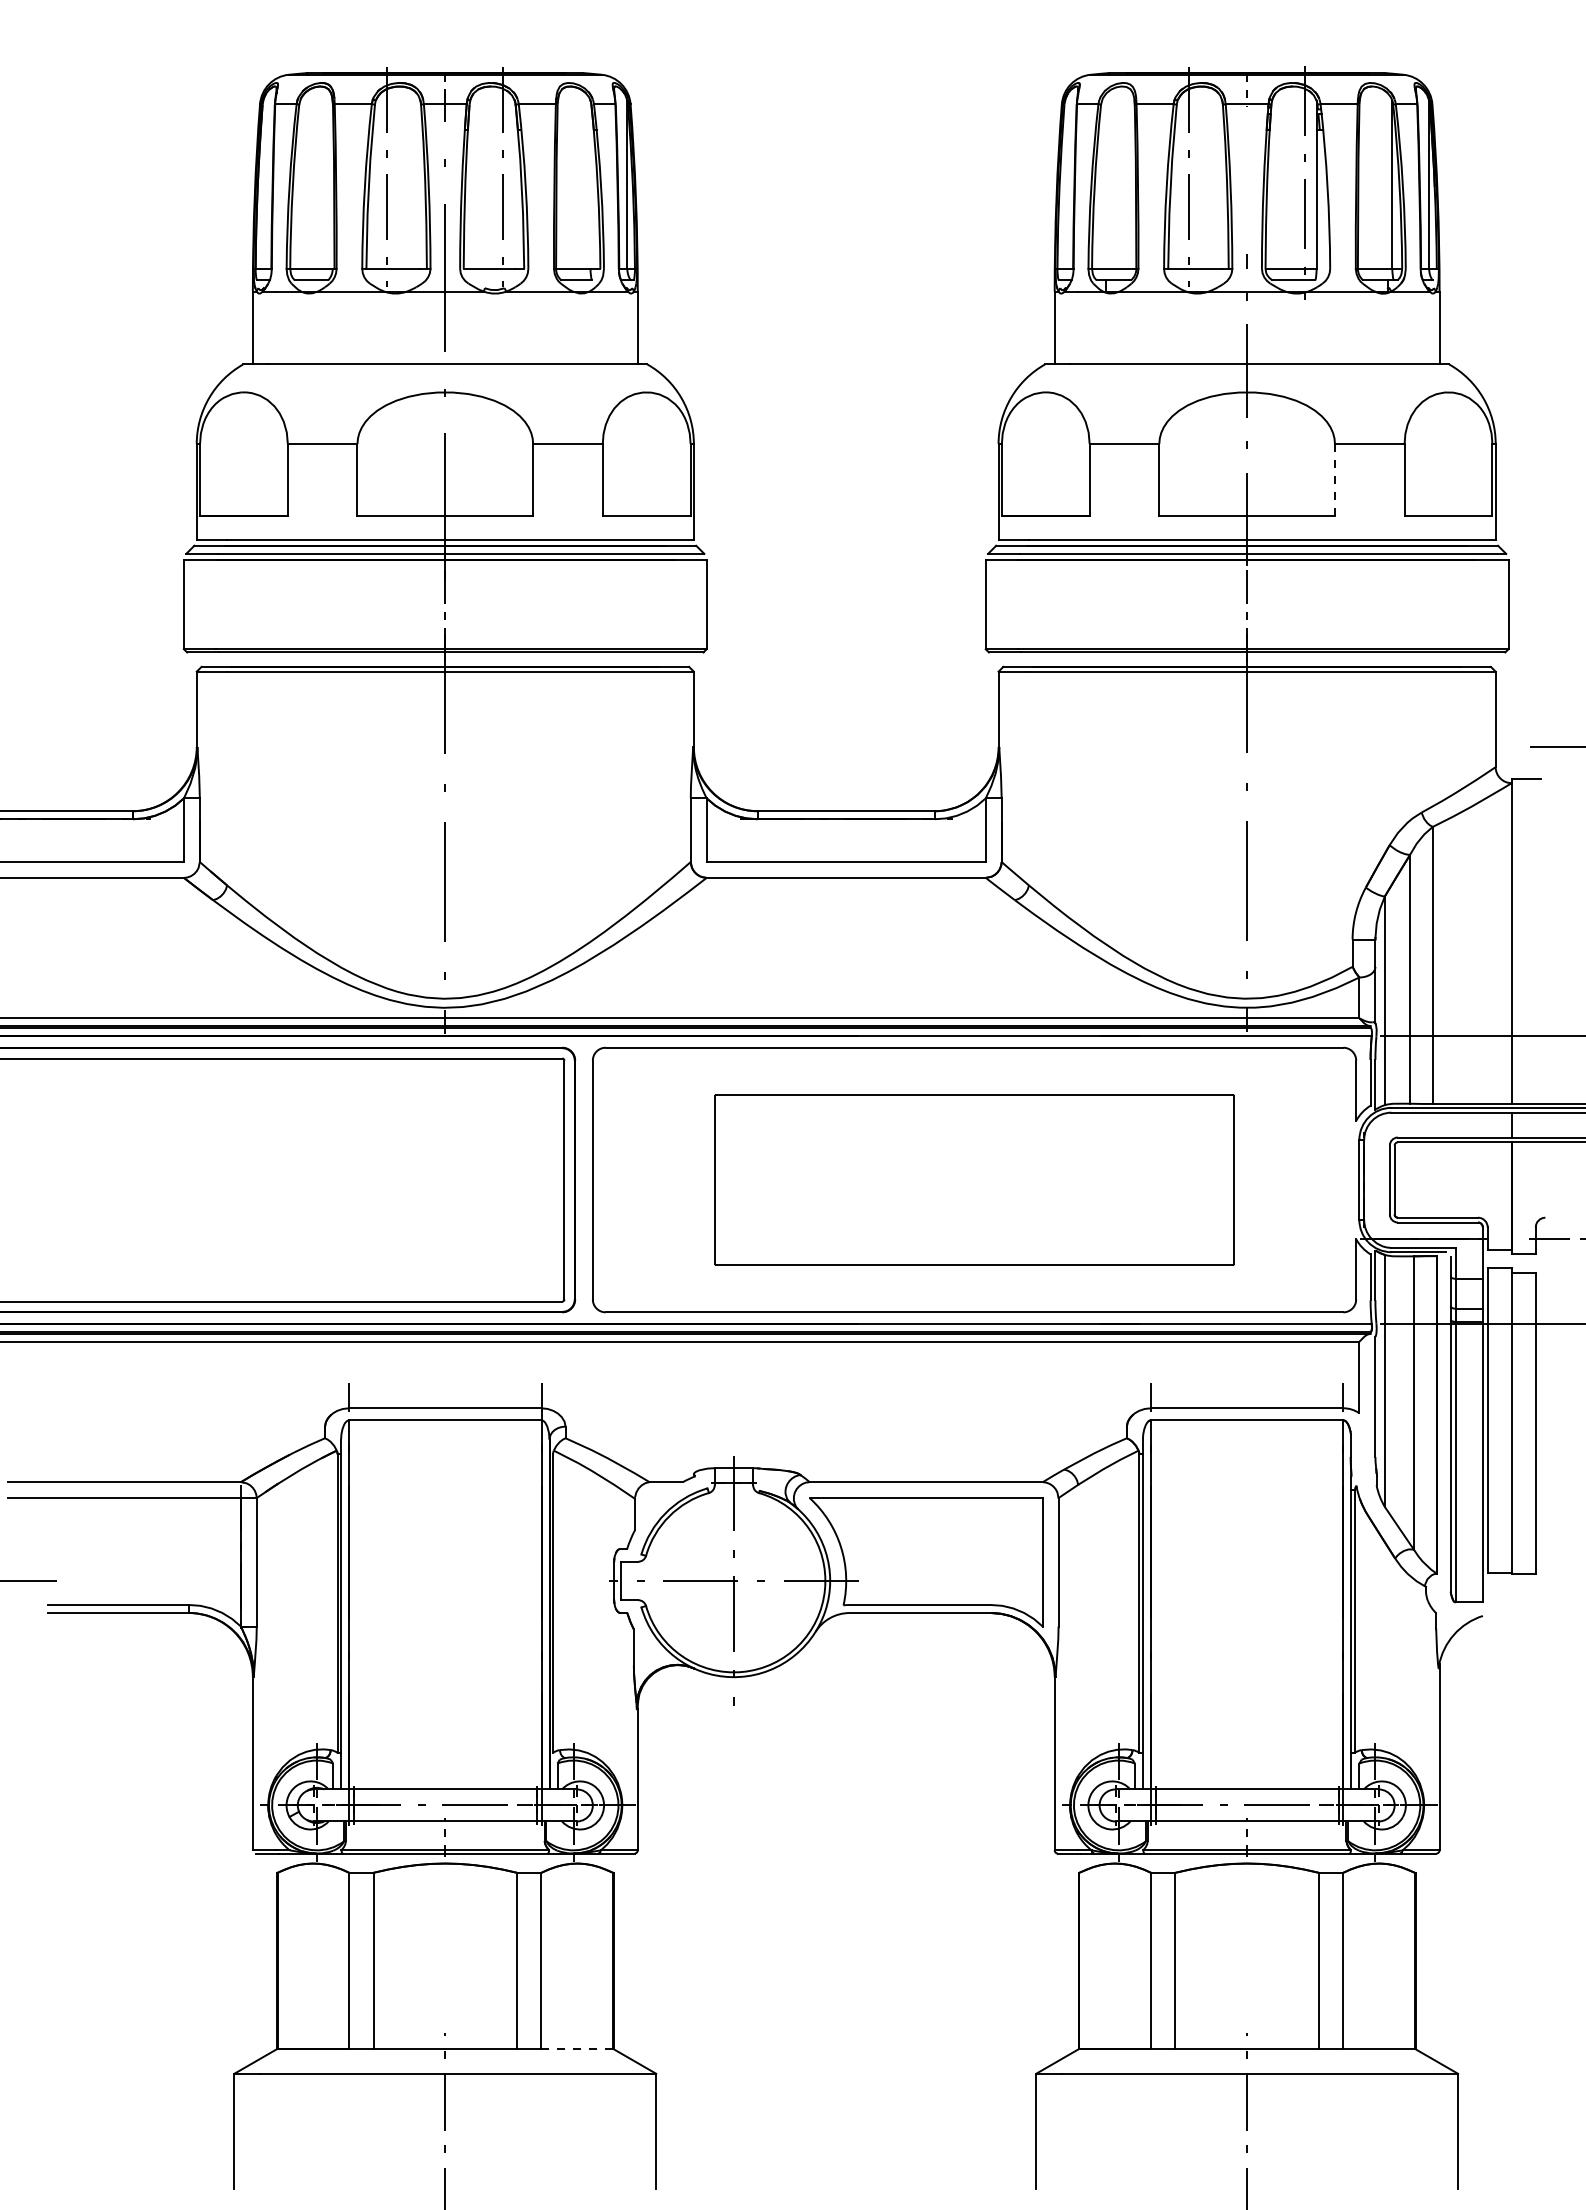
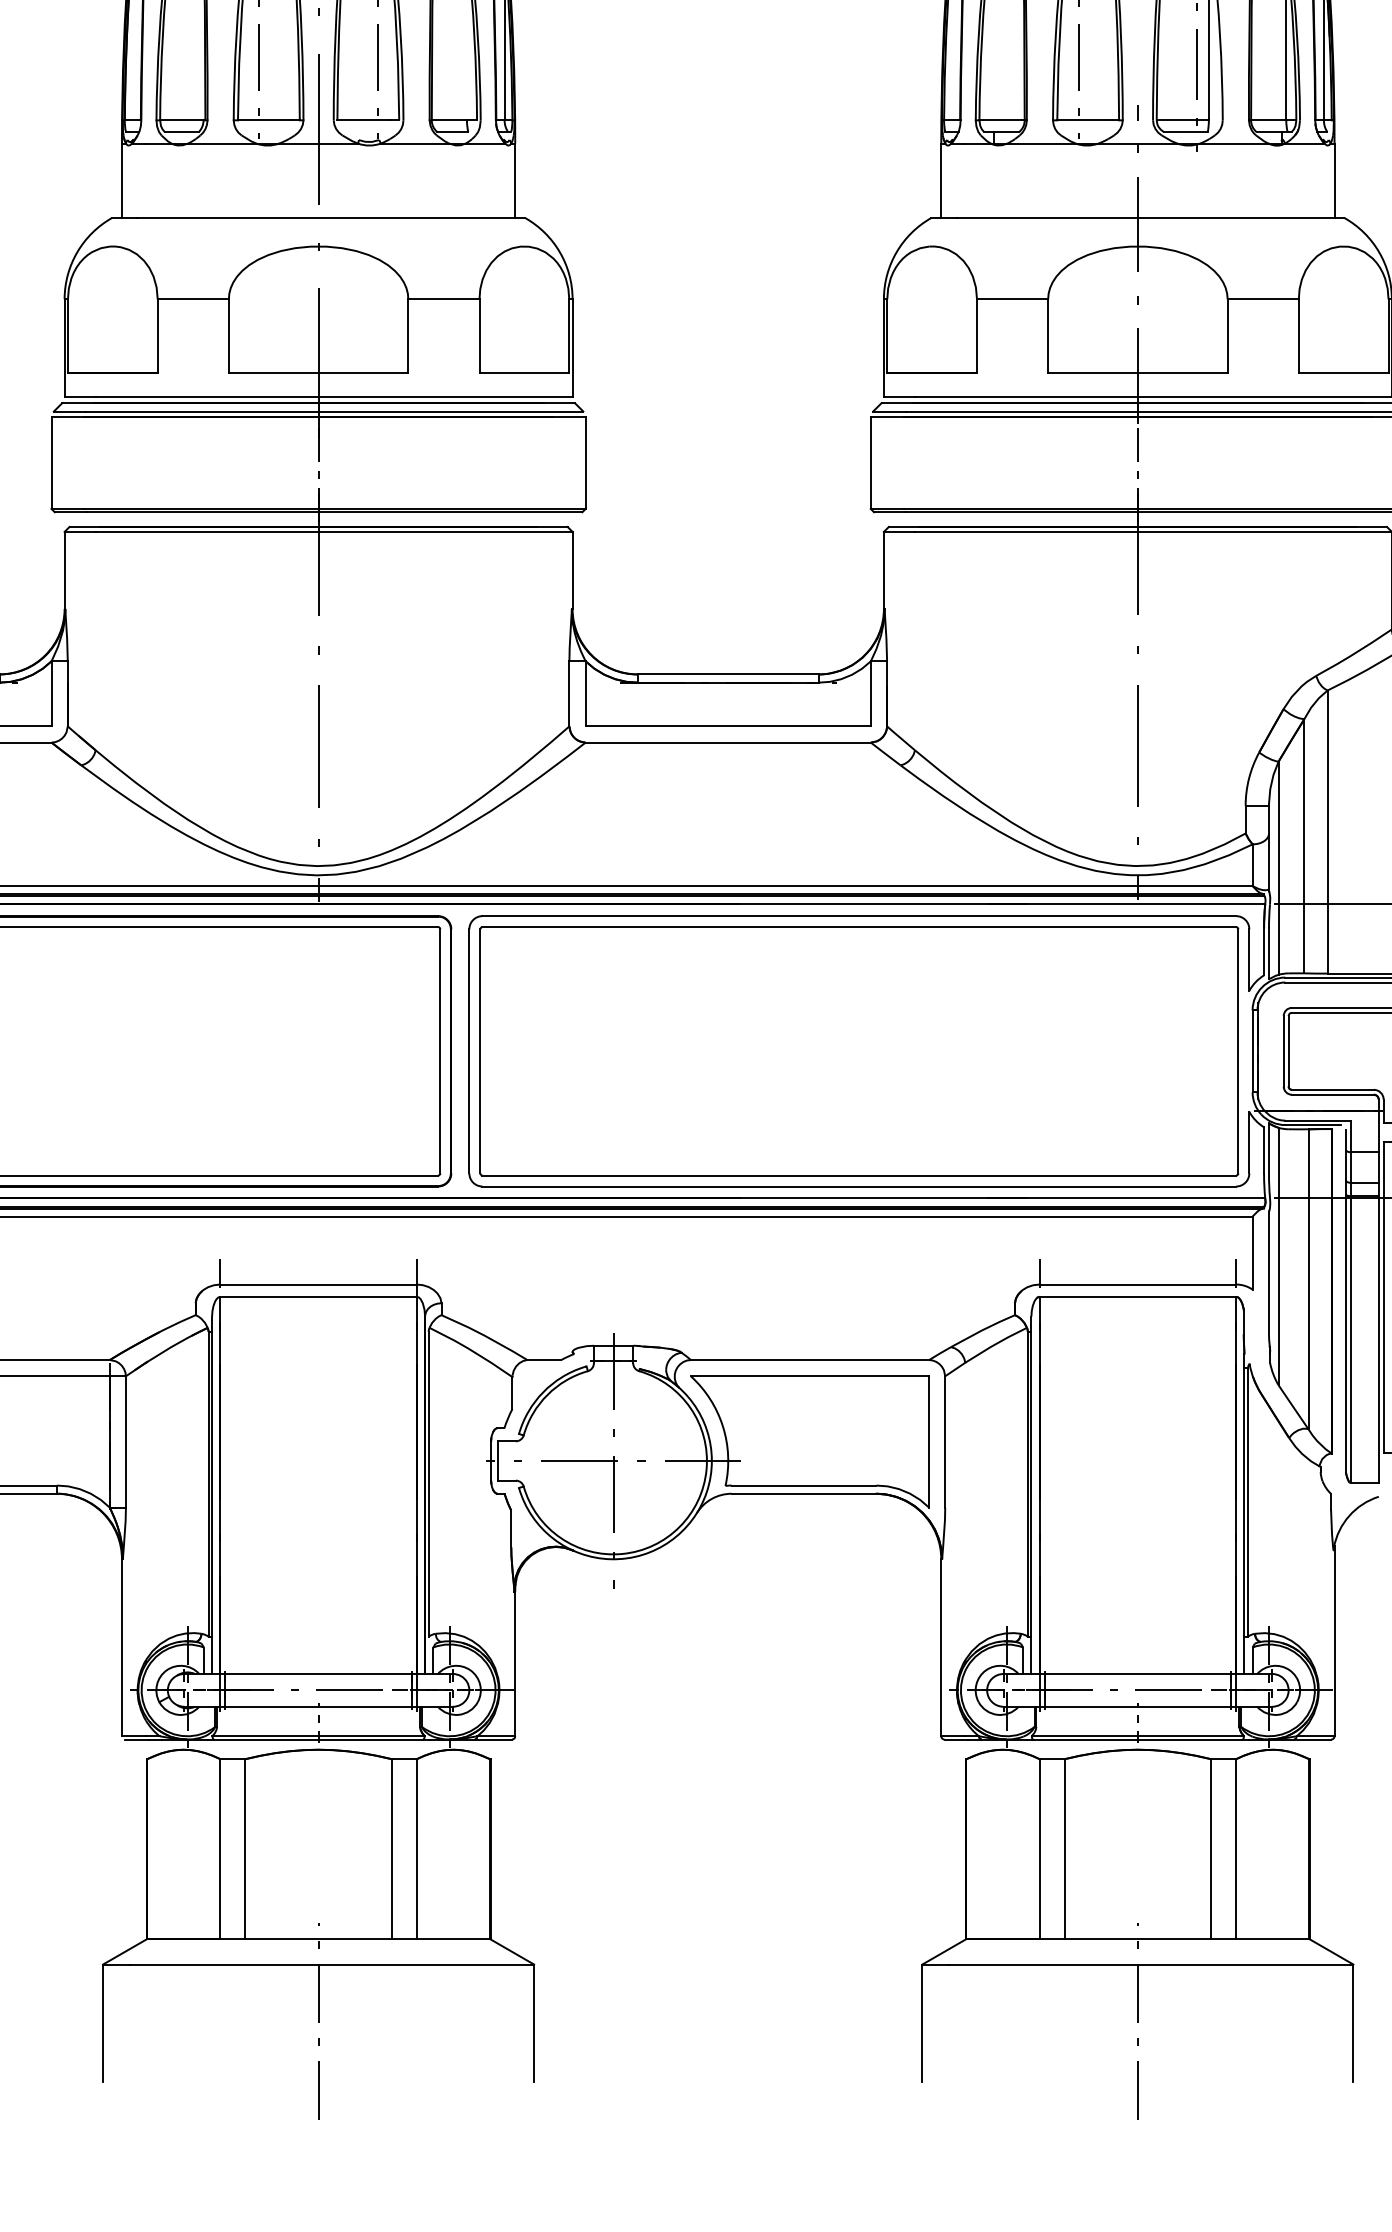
line: (1334, 479) -> (1227, 335), dashed -> solid
part: (974, 1179) -> (859, 1050), size x1.43
line: (577, 2049) -> (453, 1939), dashed -> solid

